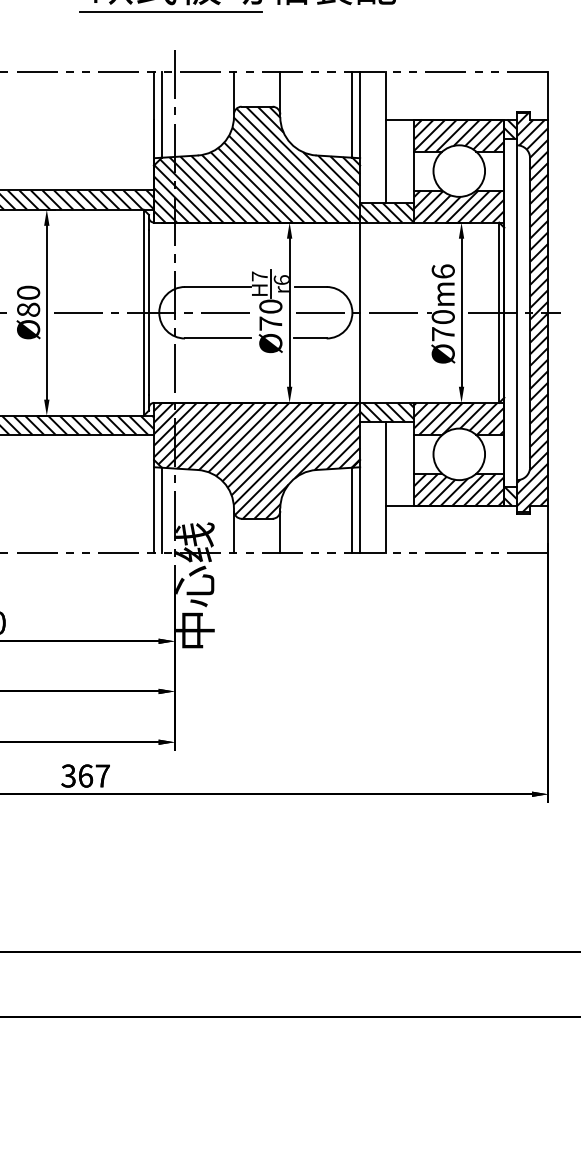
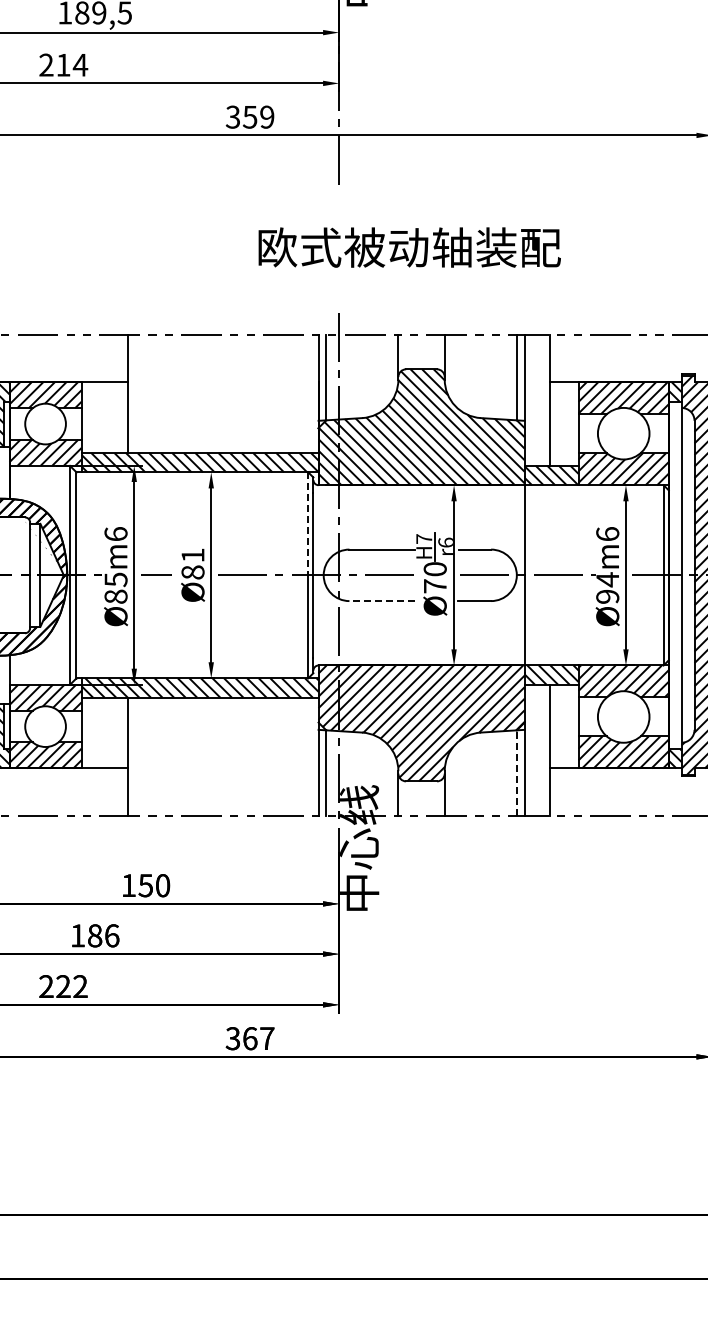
line: (170, 11) -> (334, 274), removed
line: (144, 260) -> (308, 523), solid -> dashed
text: (28, 292) -> (192, 555), Ø80 -> Ø81
text: (443, 324) -> (607, 587), Ø70m6 -> Ø94m6
line: (218, 338) -> (382, 601), solid -> dashed
line: (352, 509) -> (516, 772), solid -> dashed

